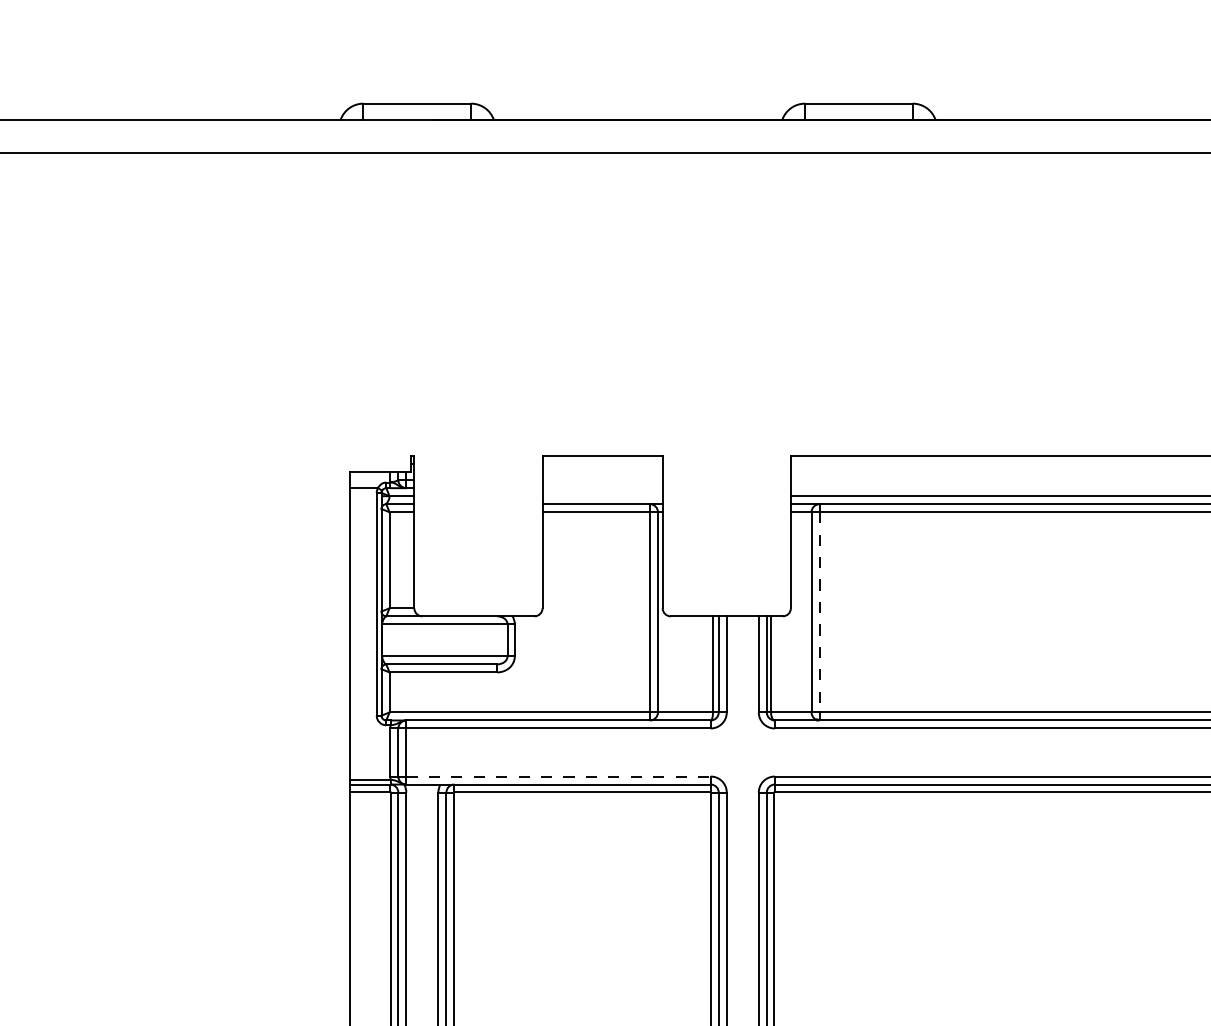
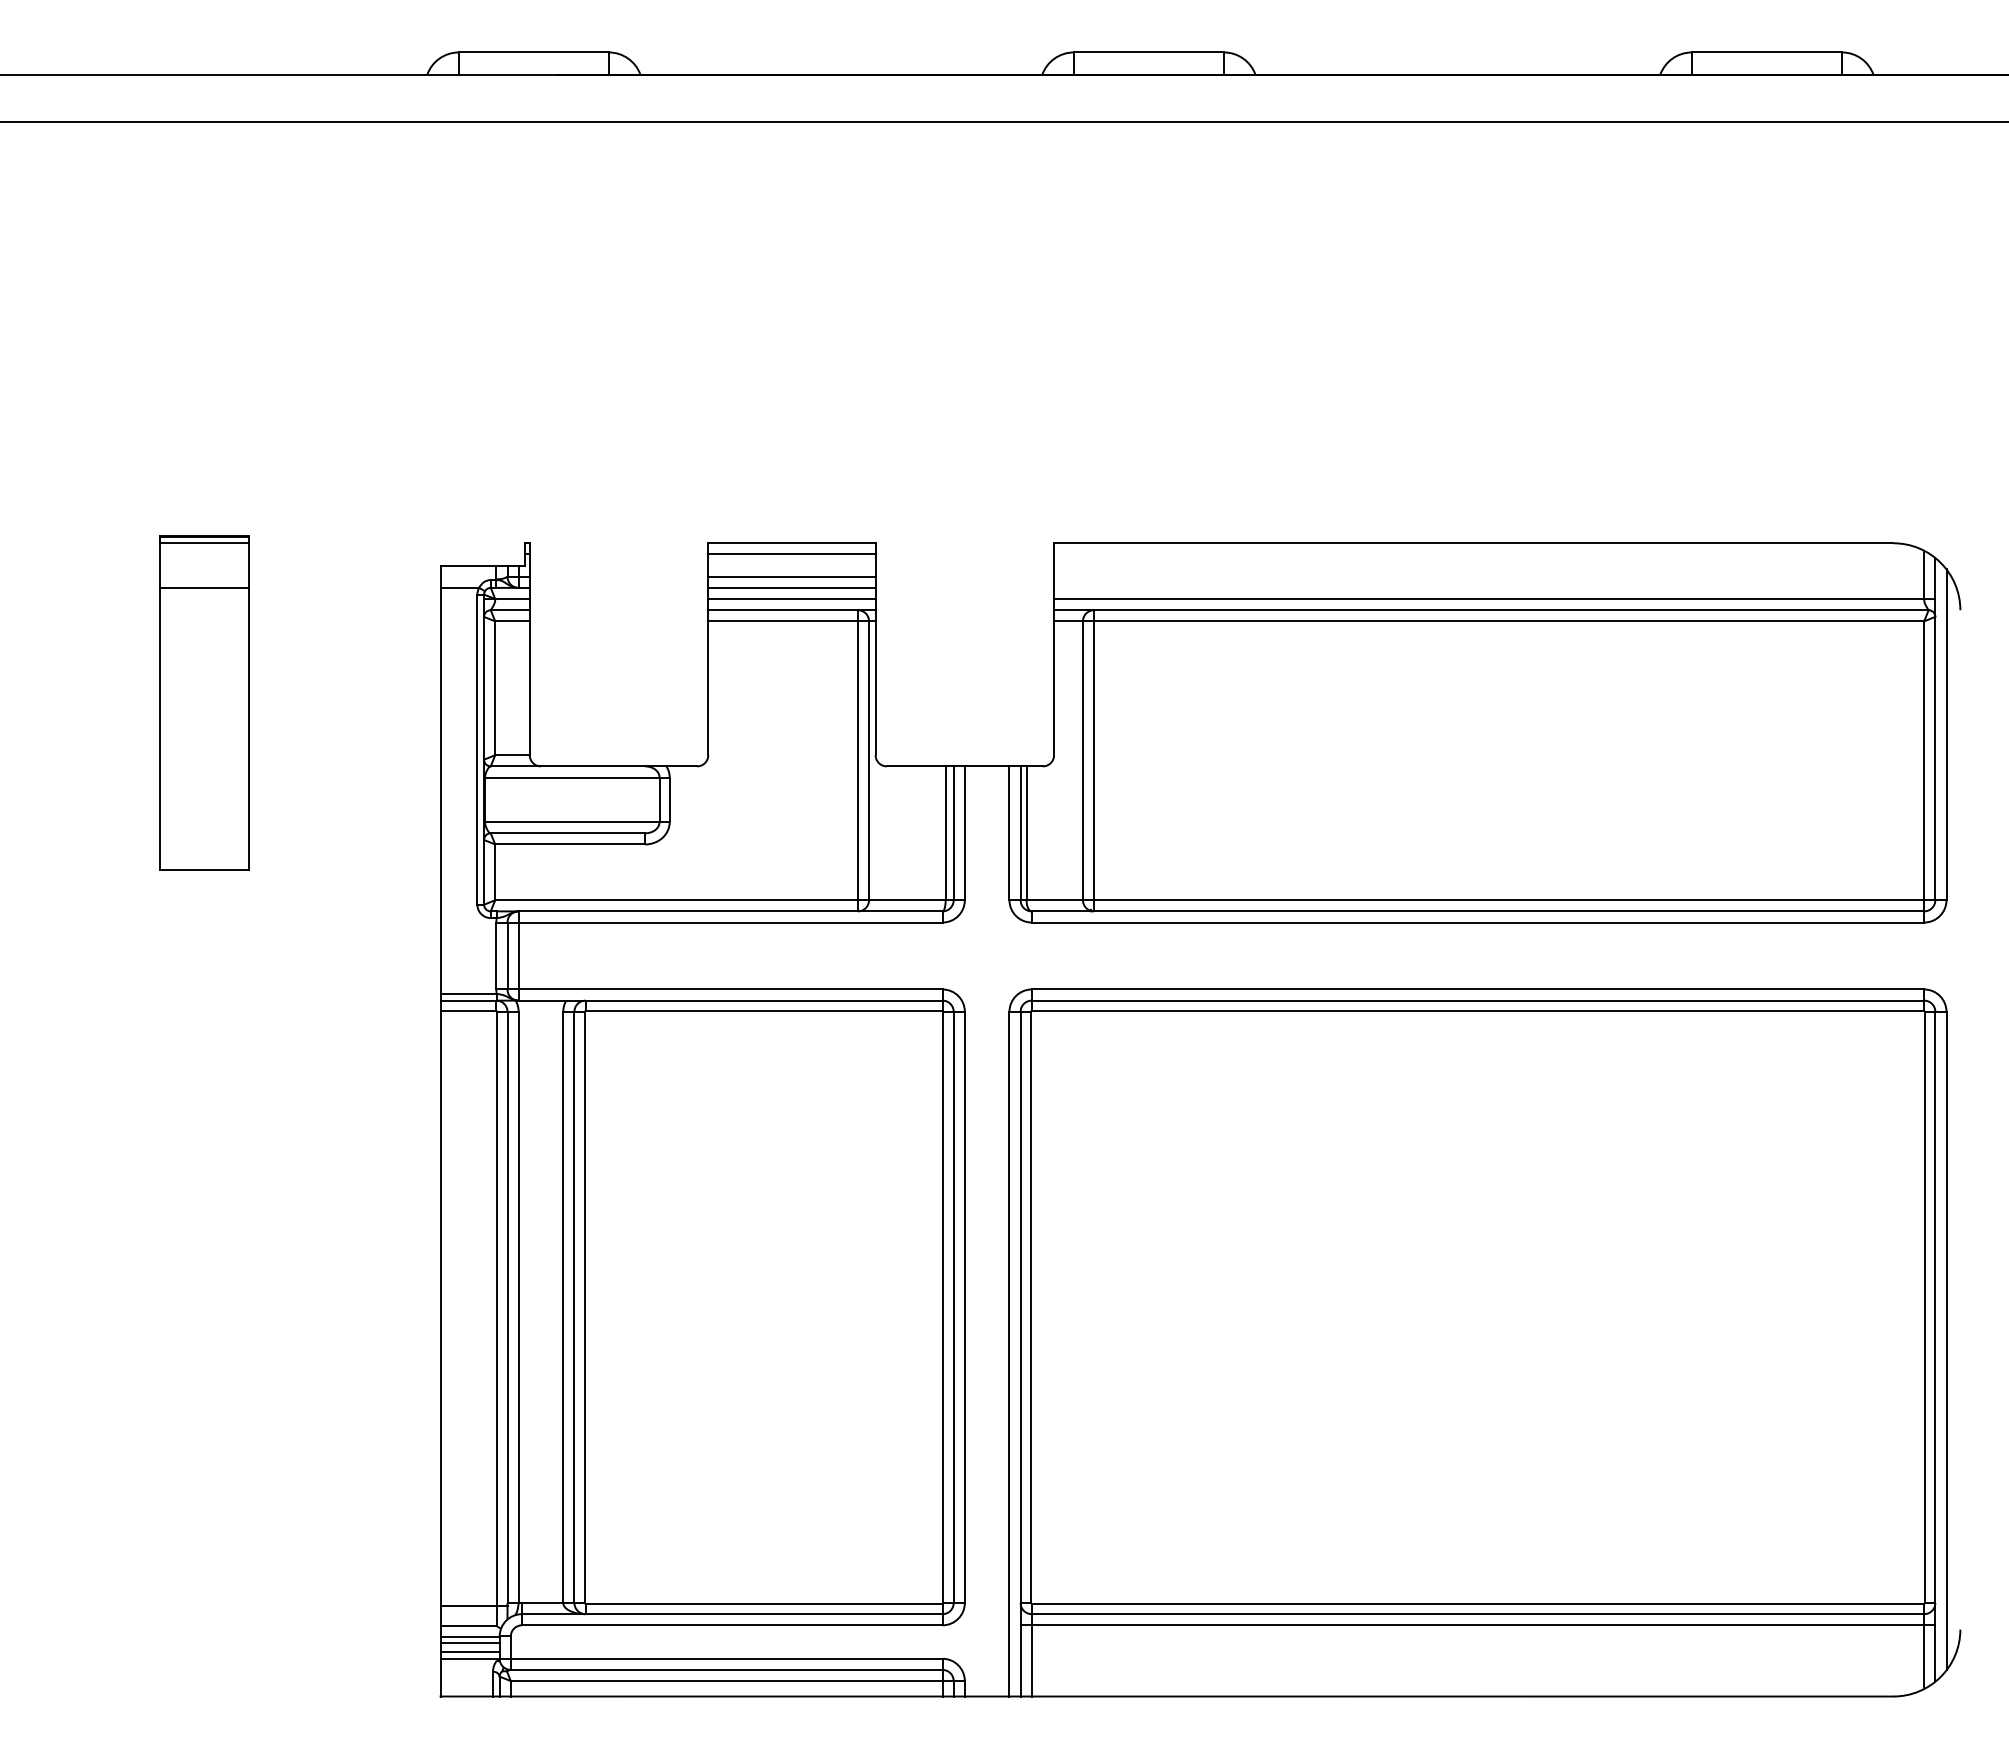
line: (602, 464) -> (791, 554), added
line: (602, 479) -> (791, 576), added
line: (602, 487) -> (791, 587), added
line: (602, 496) -> (791, 599), added
part: (180, 570) -> (204, 702), added
line: (819, 612) -> (1094, 761), dashed -> solid
line: (558, 776) -> (730, 989), dashed -> solid

